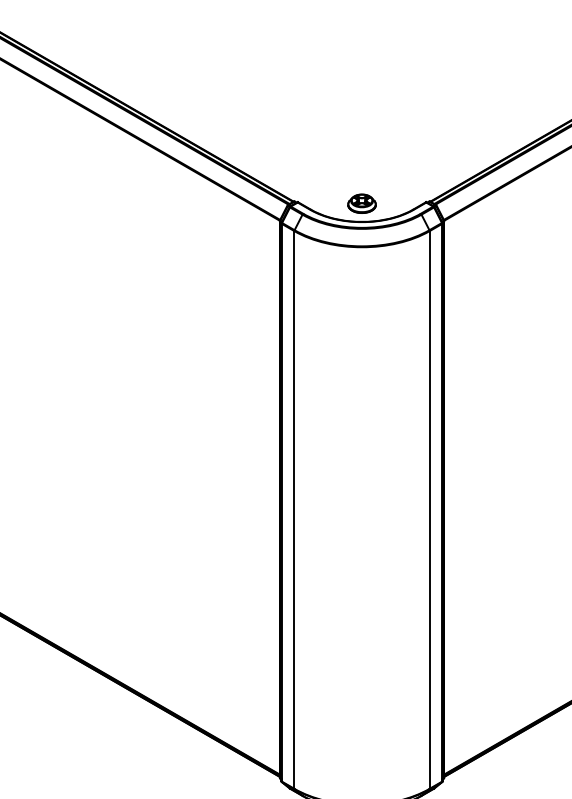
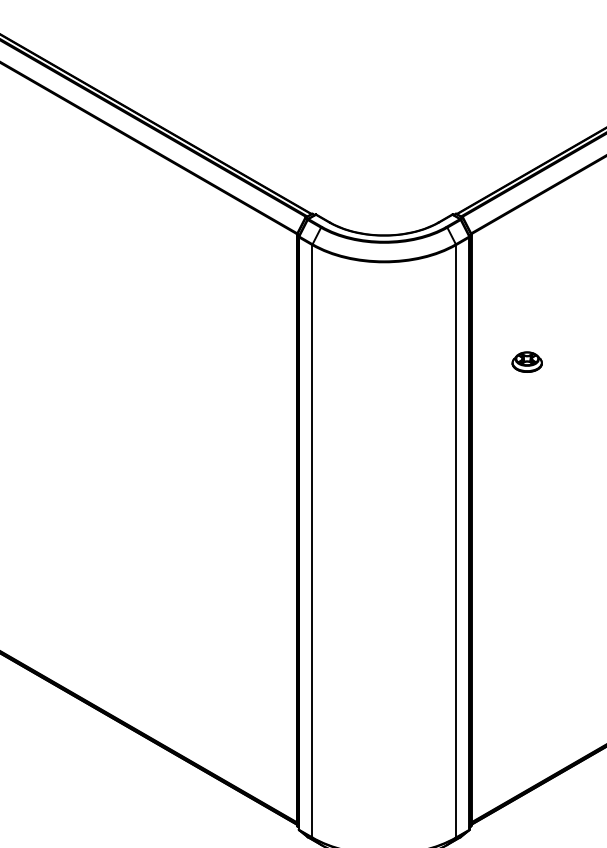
part: (361, 203) -> (526, 361), moved

